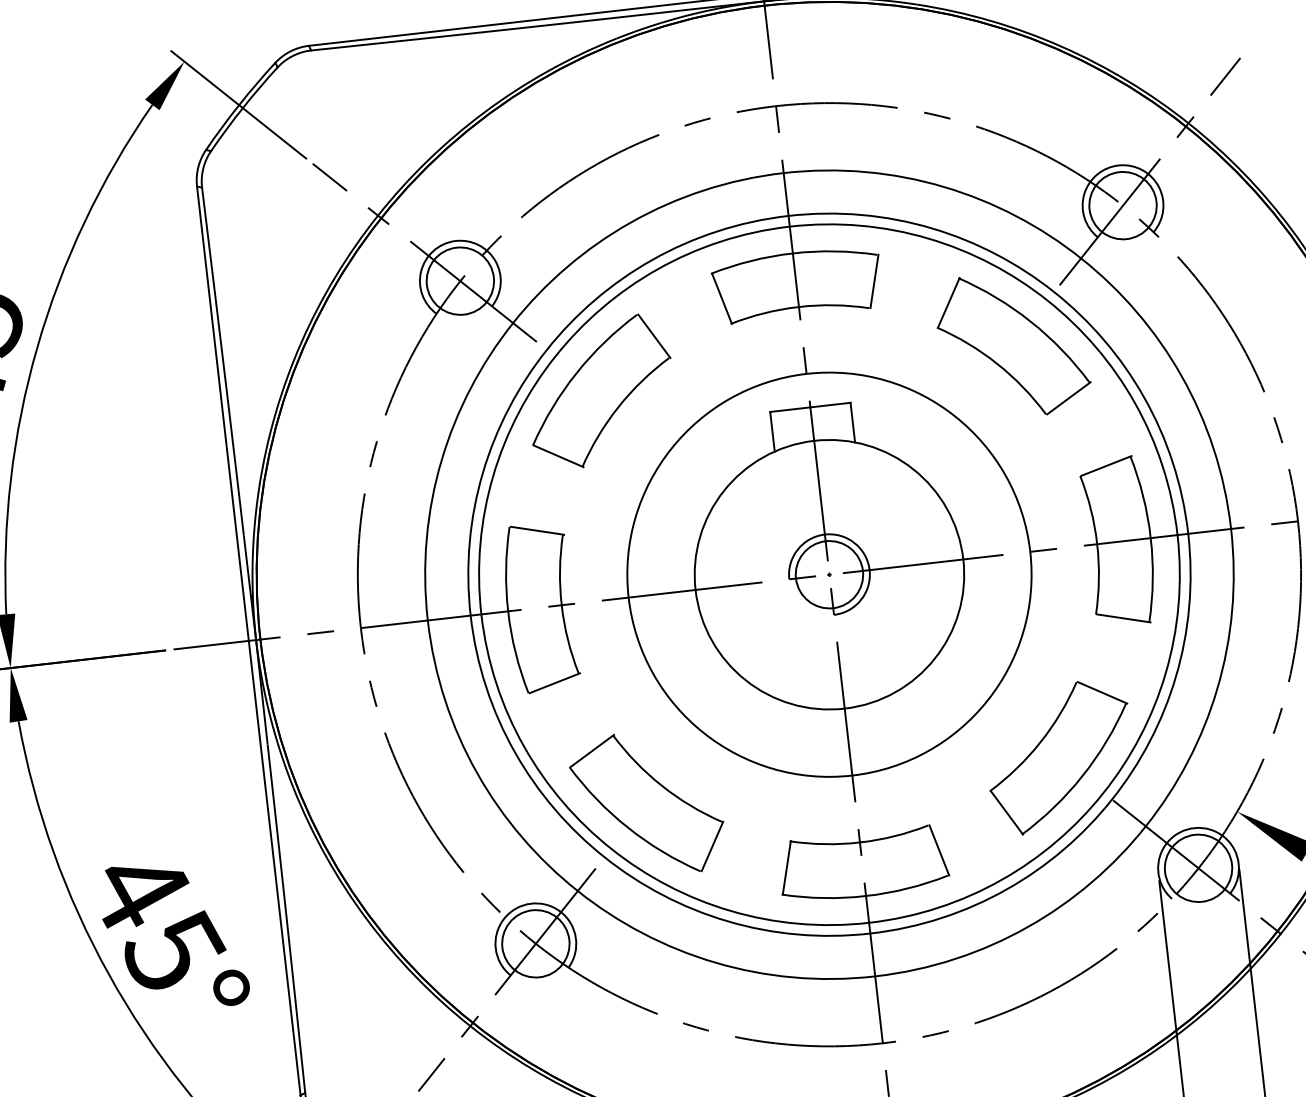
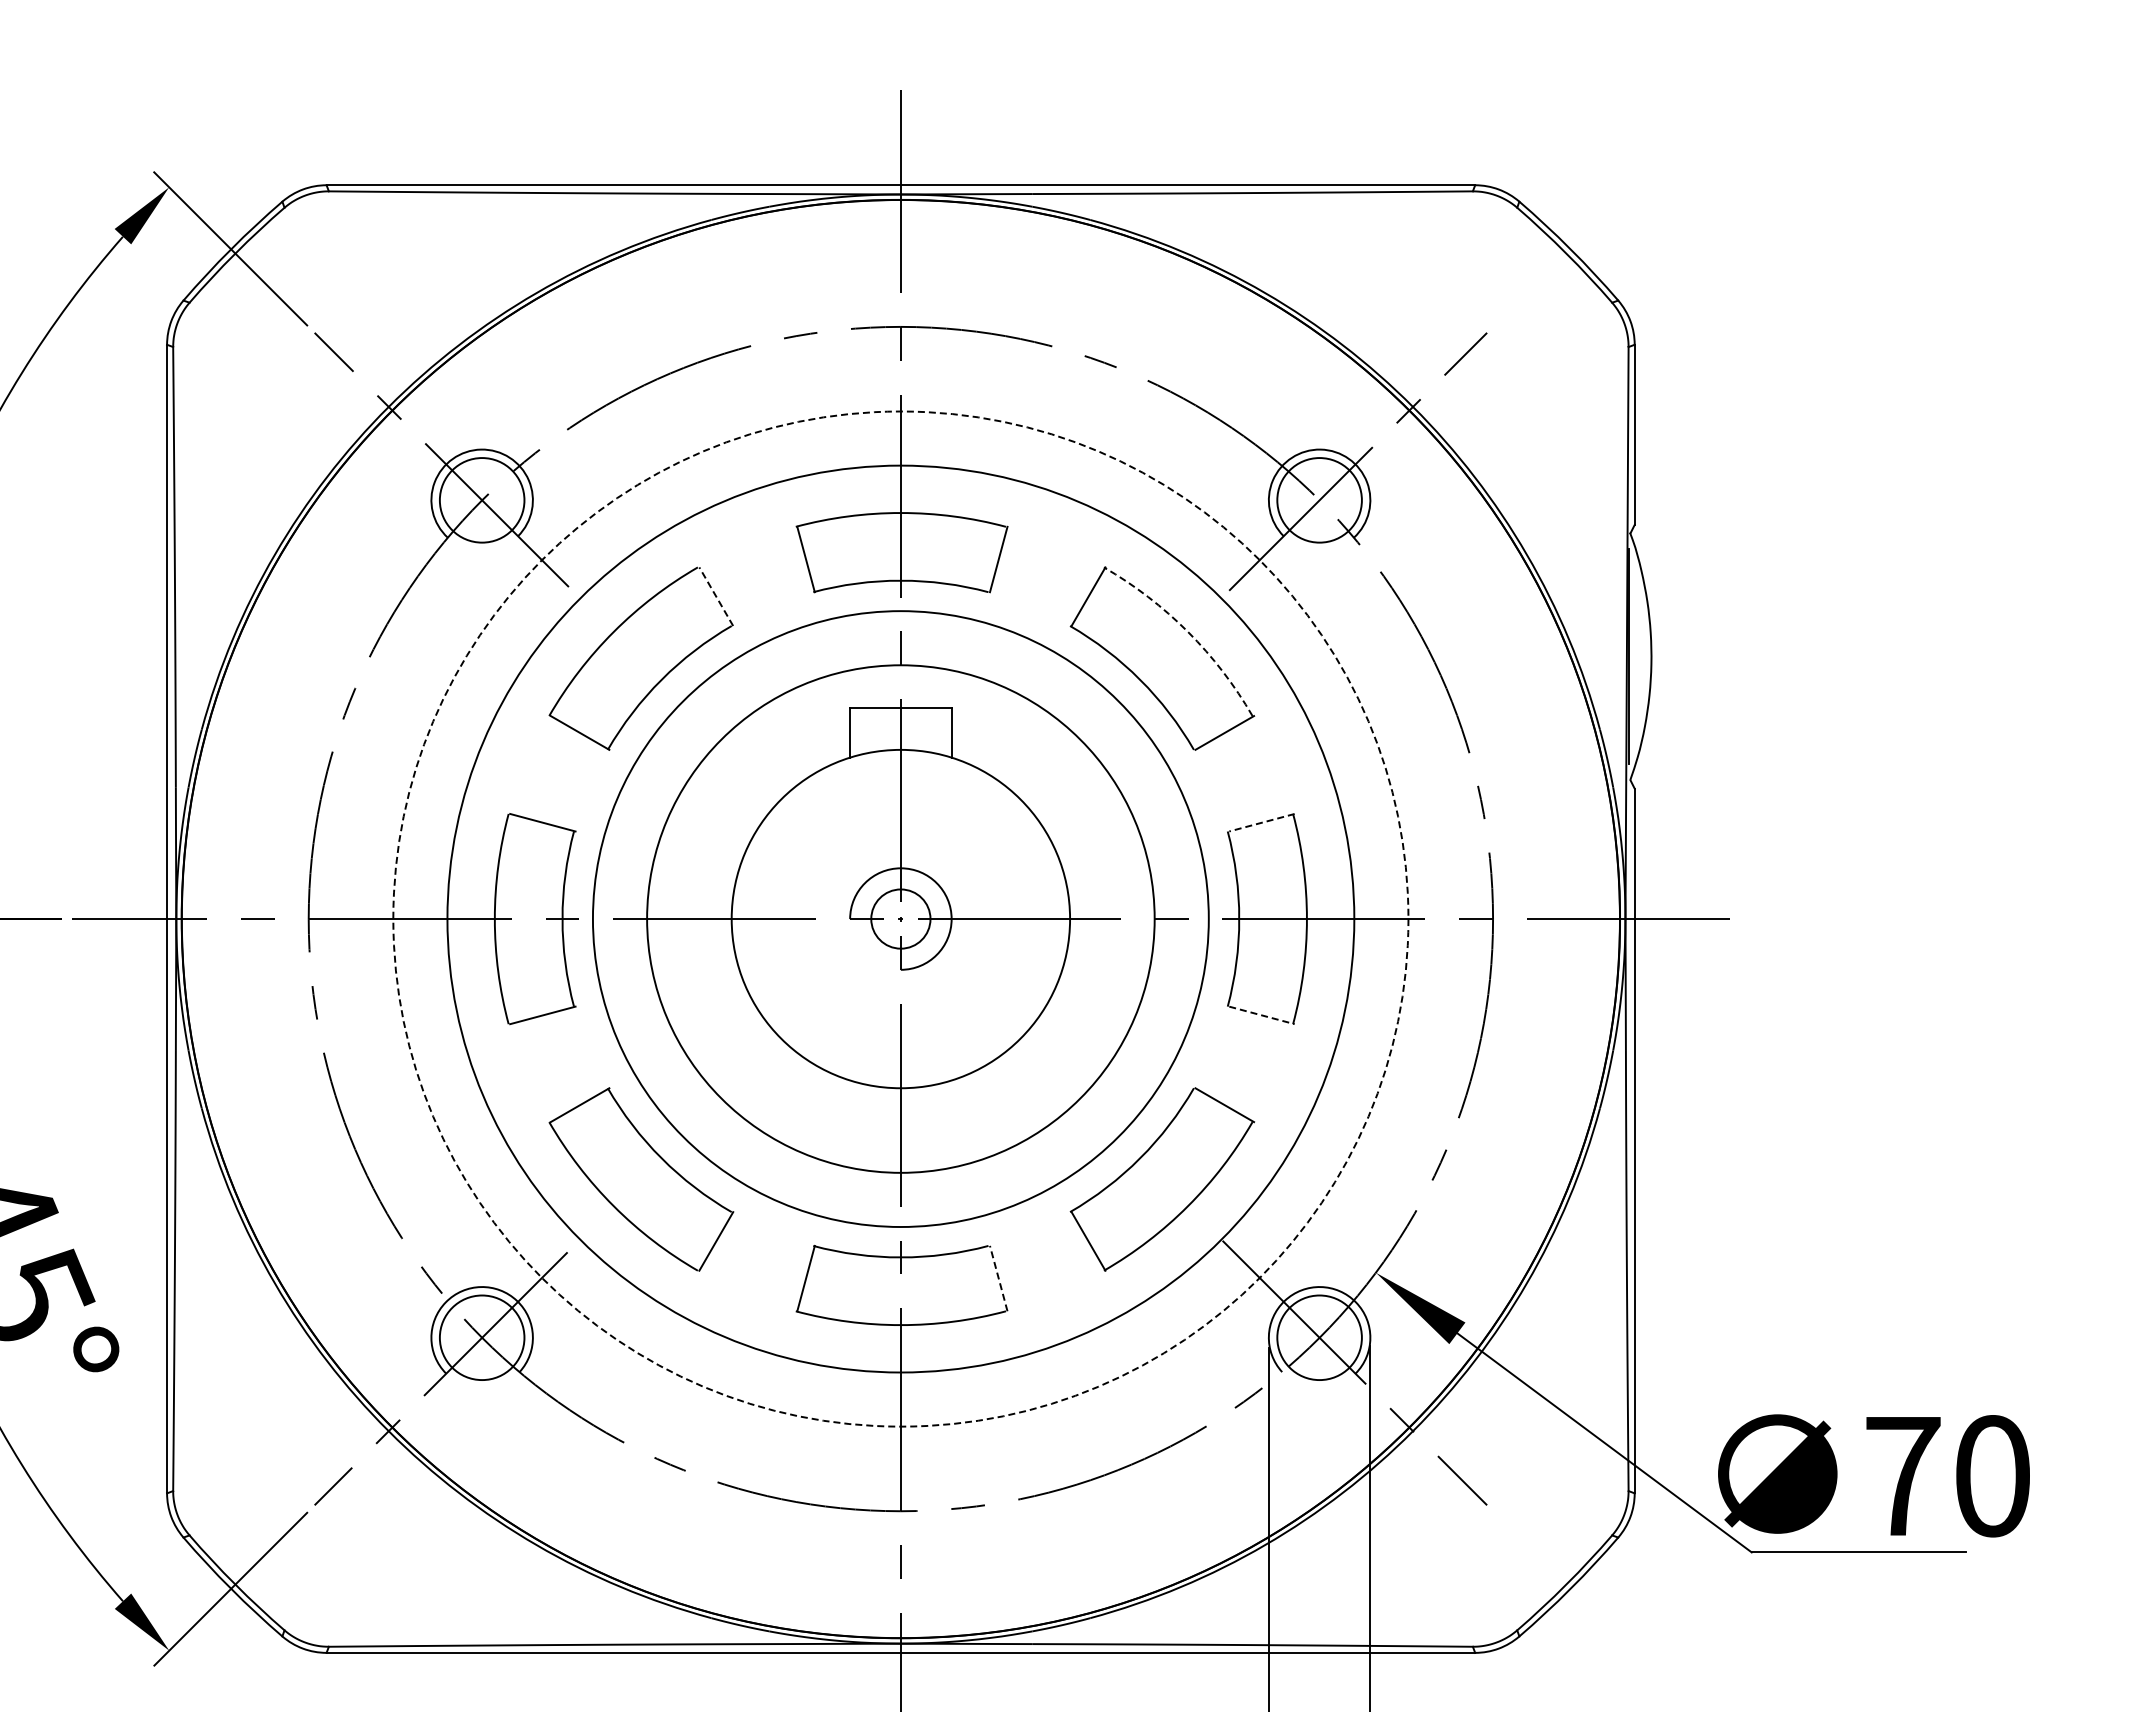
arc: (1031, 321) -> (1188, 631), solid -> dashed
line: (654, 336) -> (716, 596), solid -> dashed
line: (1106, 465) -> (1261, 822), solid -> dashed
circle: (829, 574) -> (900, 918), size x0.7
circle: (829, 574) -> (900, 918), size x0.7
circle: (829, 574) -> (900, 918), solid -> dashed
line: (1123, 618) -> (1261, 1015), solid -> dashed
line: (939, 850) -> (998, 1278), solid -> dashed

